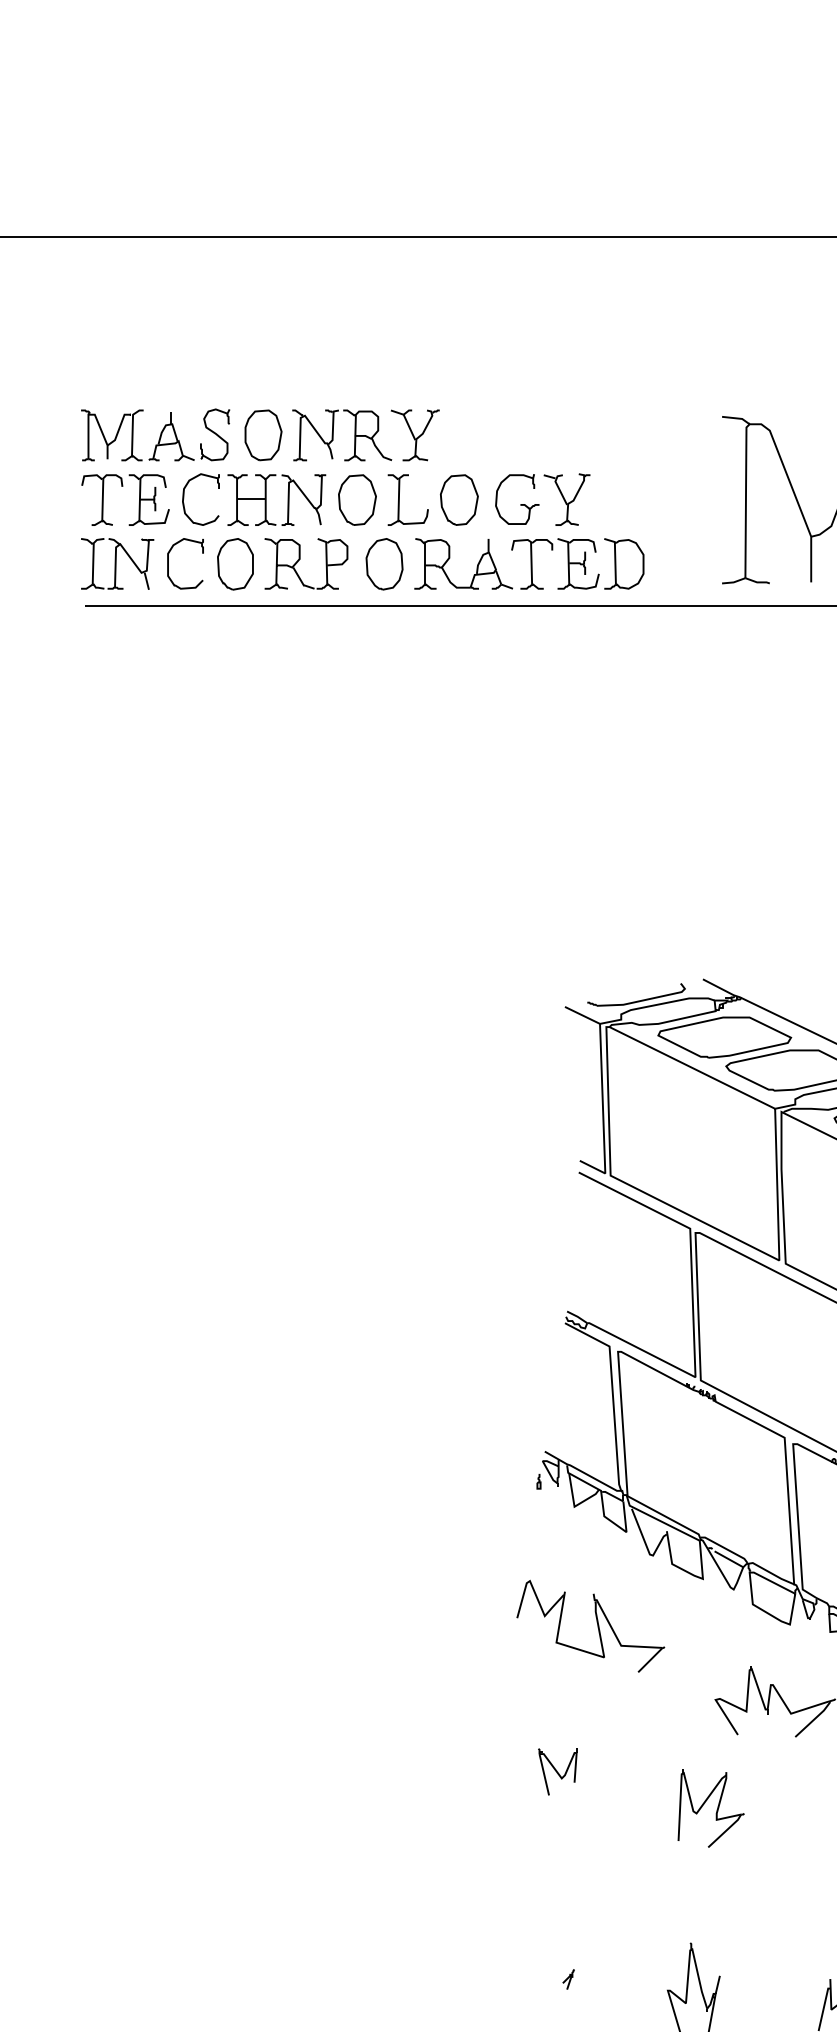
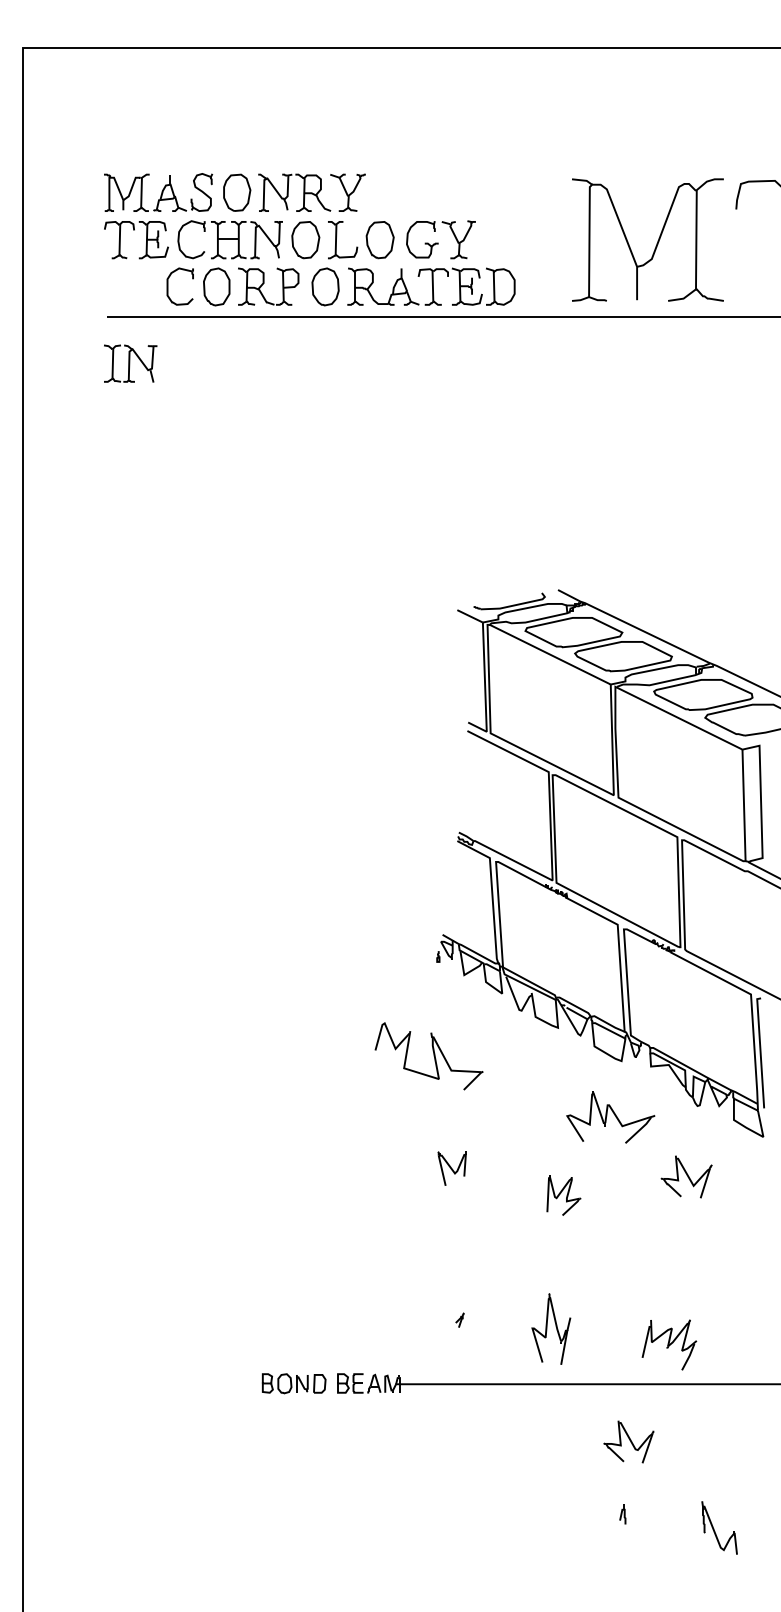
part: (117, 563) -> (130, 363), moved
part: (589, 1626) -> (428, 1056), moved
part: (710, 1808) -> (563, 1195), size x0.7

